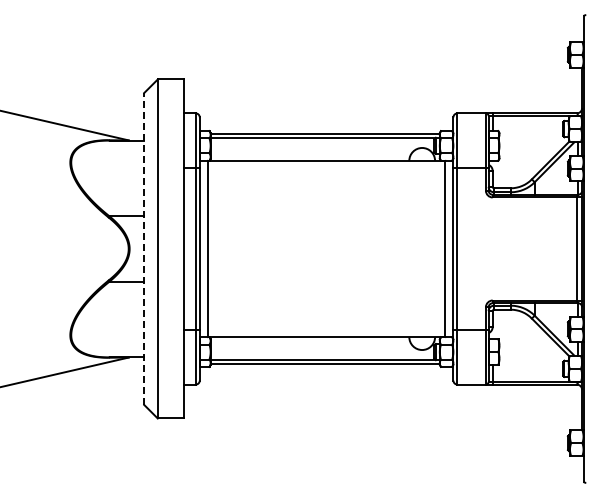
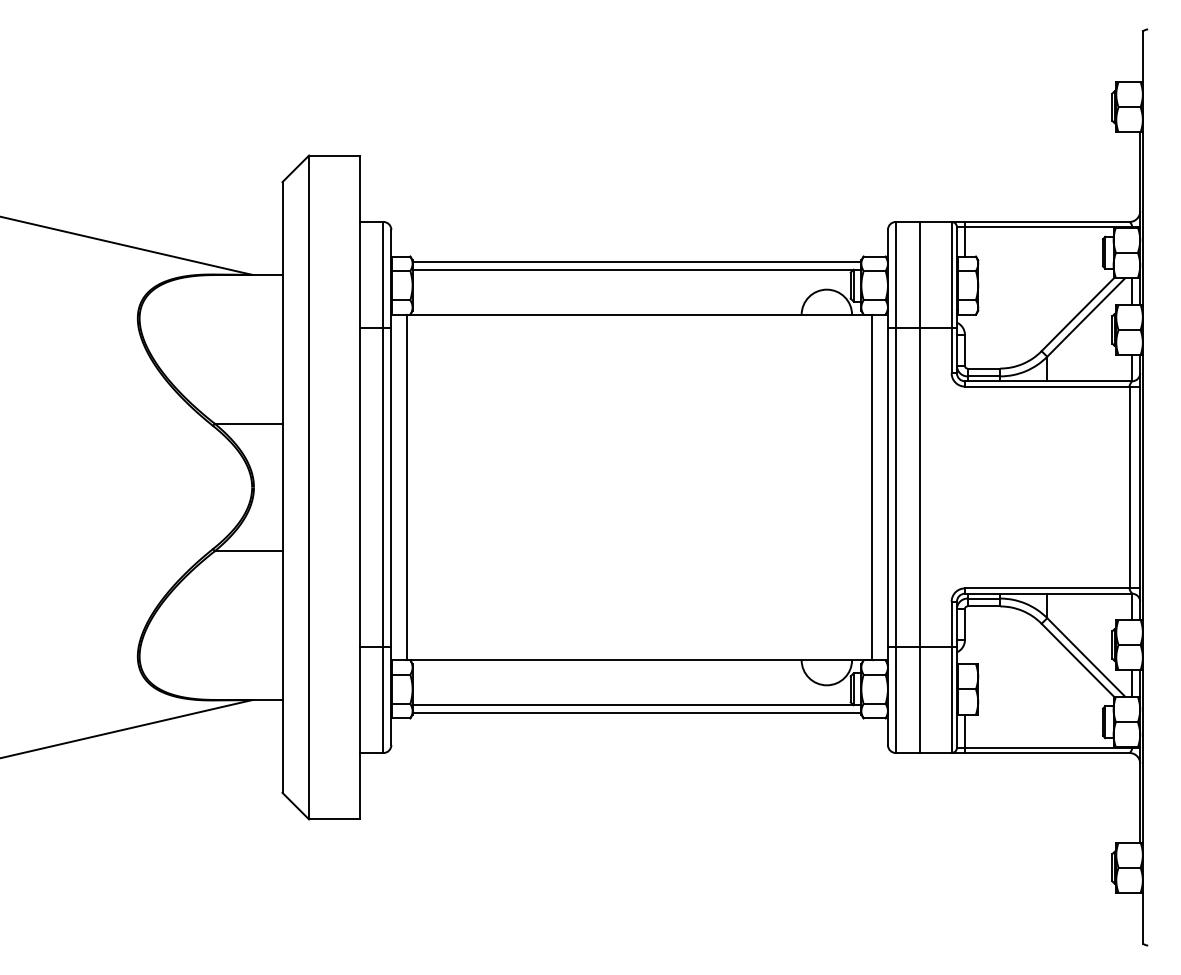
line: (469, 248) -> (919, 486), added
line: (144, 249) -> (283, 488), dashed -> solid

